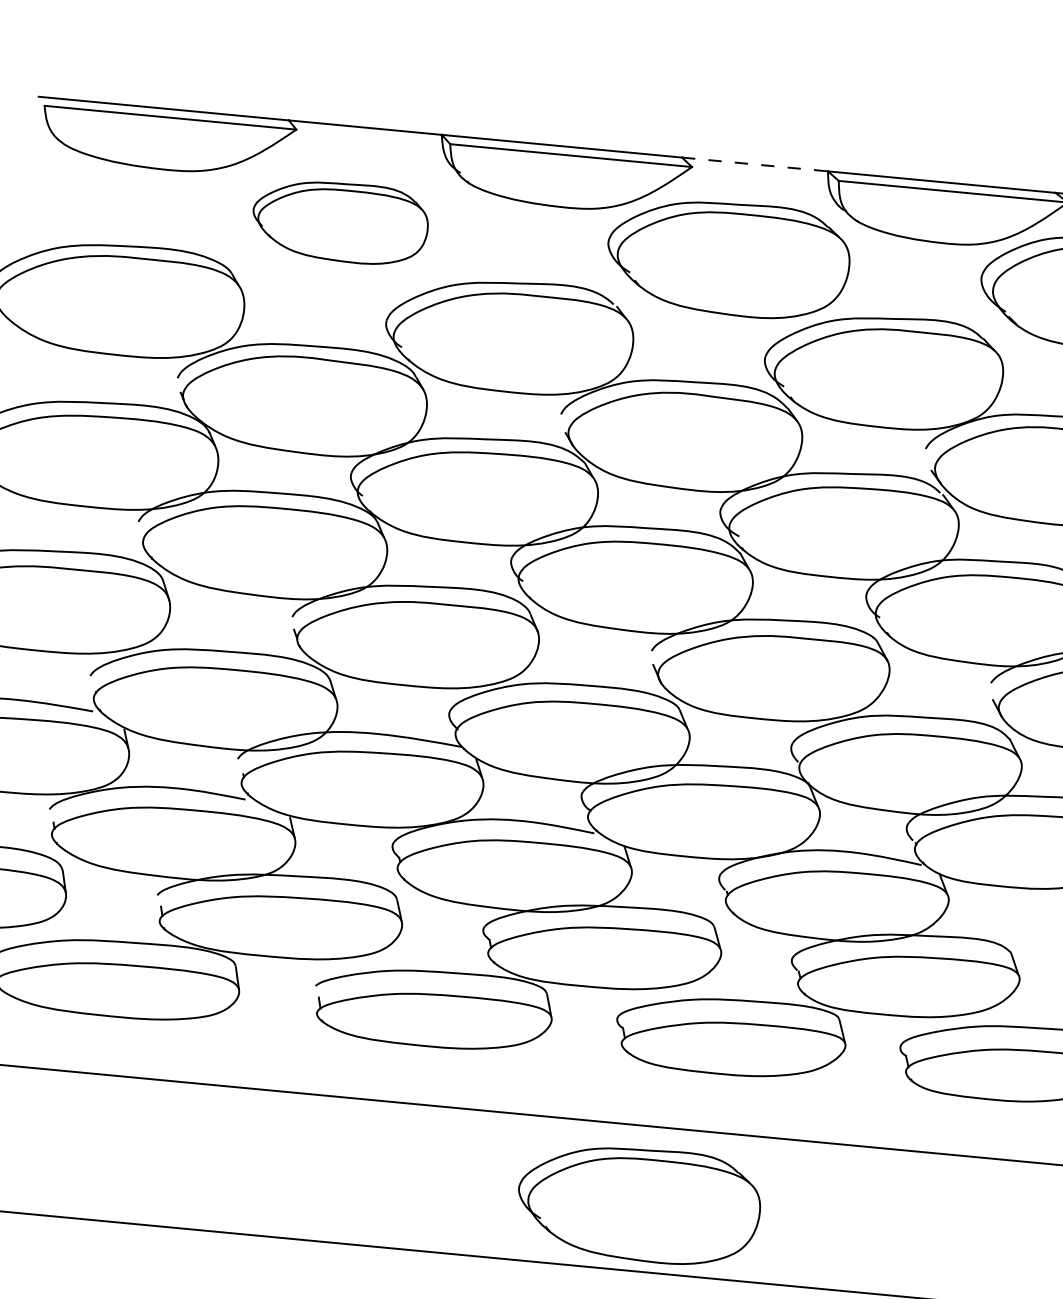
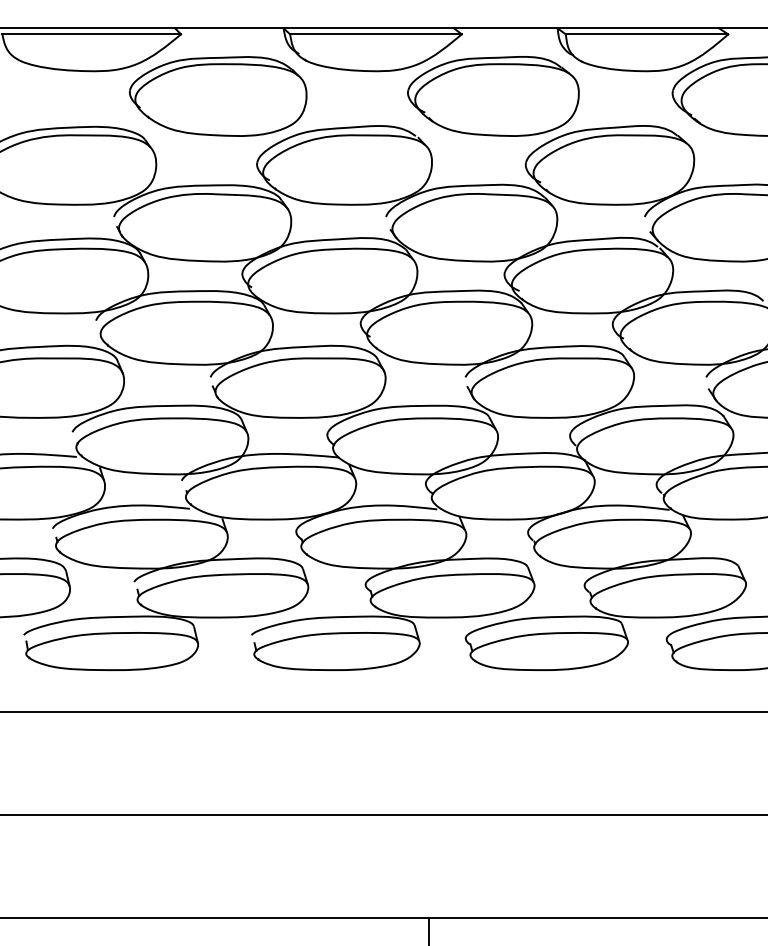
line: (754, 164) -> (505, 28), dashed -> solid
part: (339, 222) -> (217, 96), size x1.43
part: (639, 1204) -> (493, 767), removed

